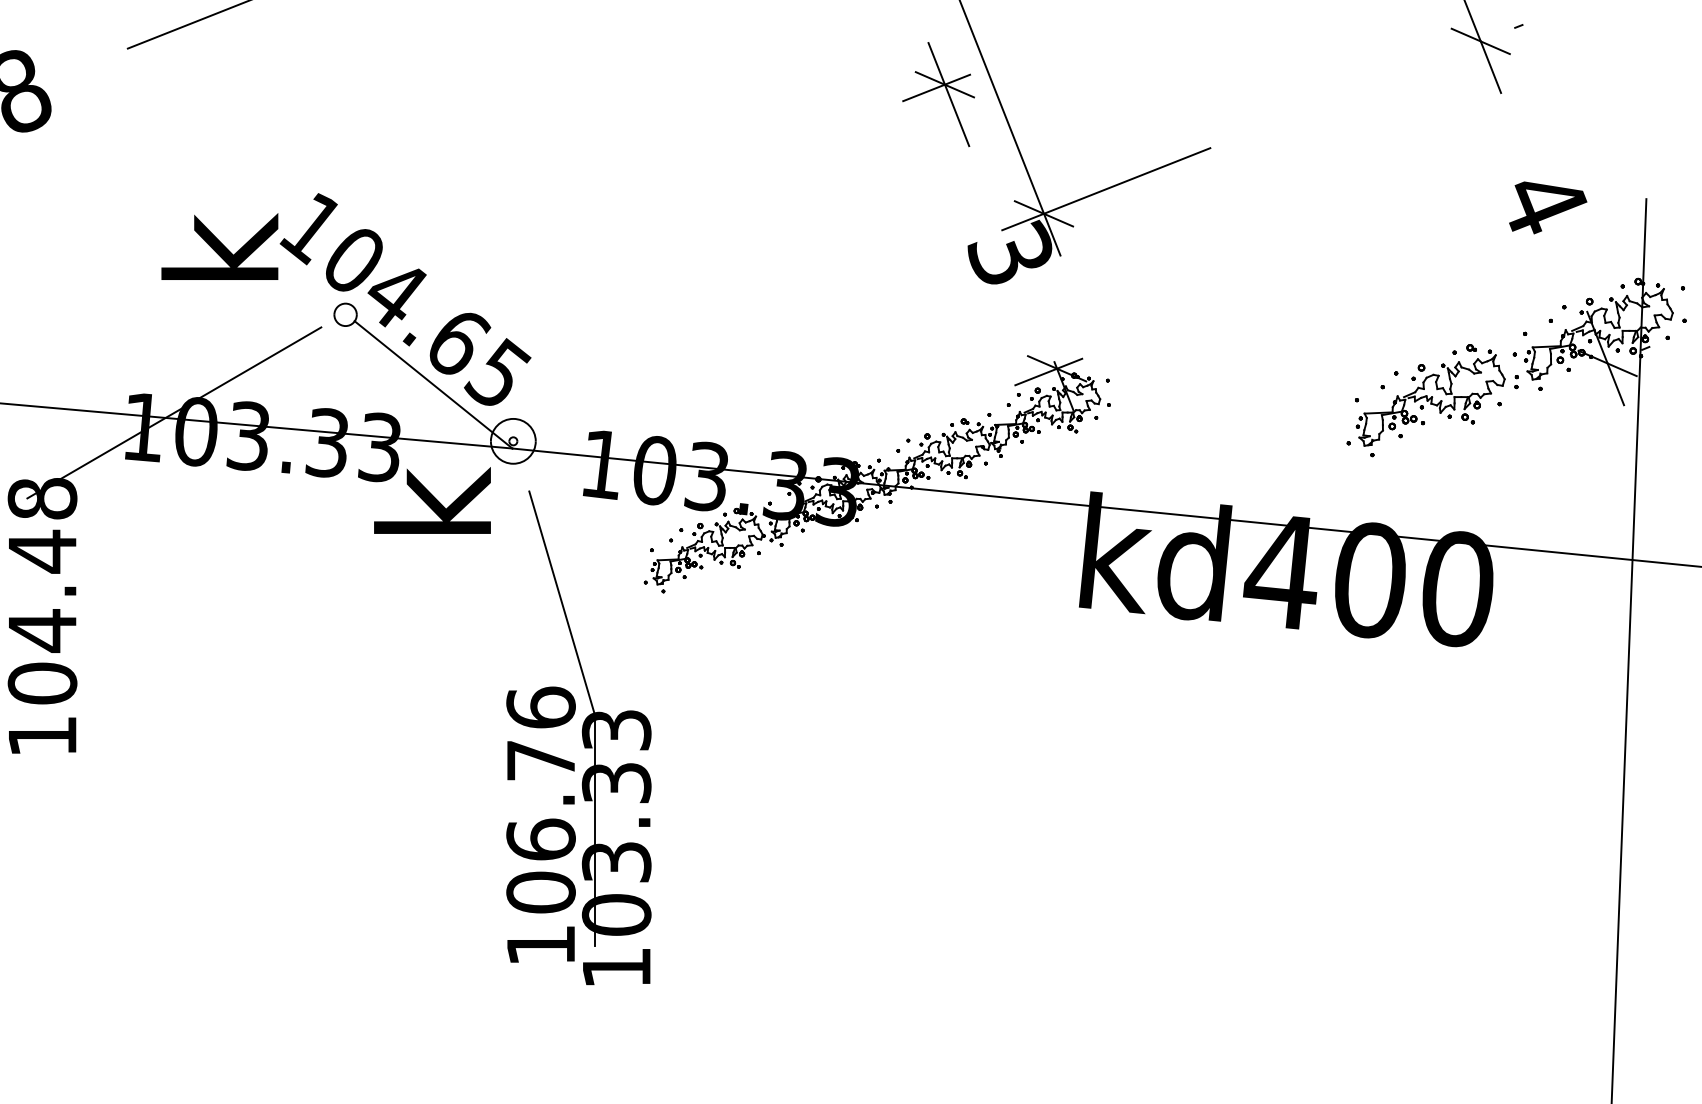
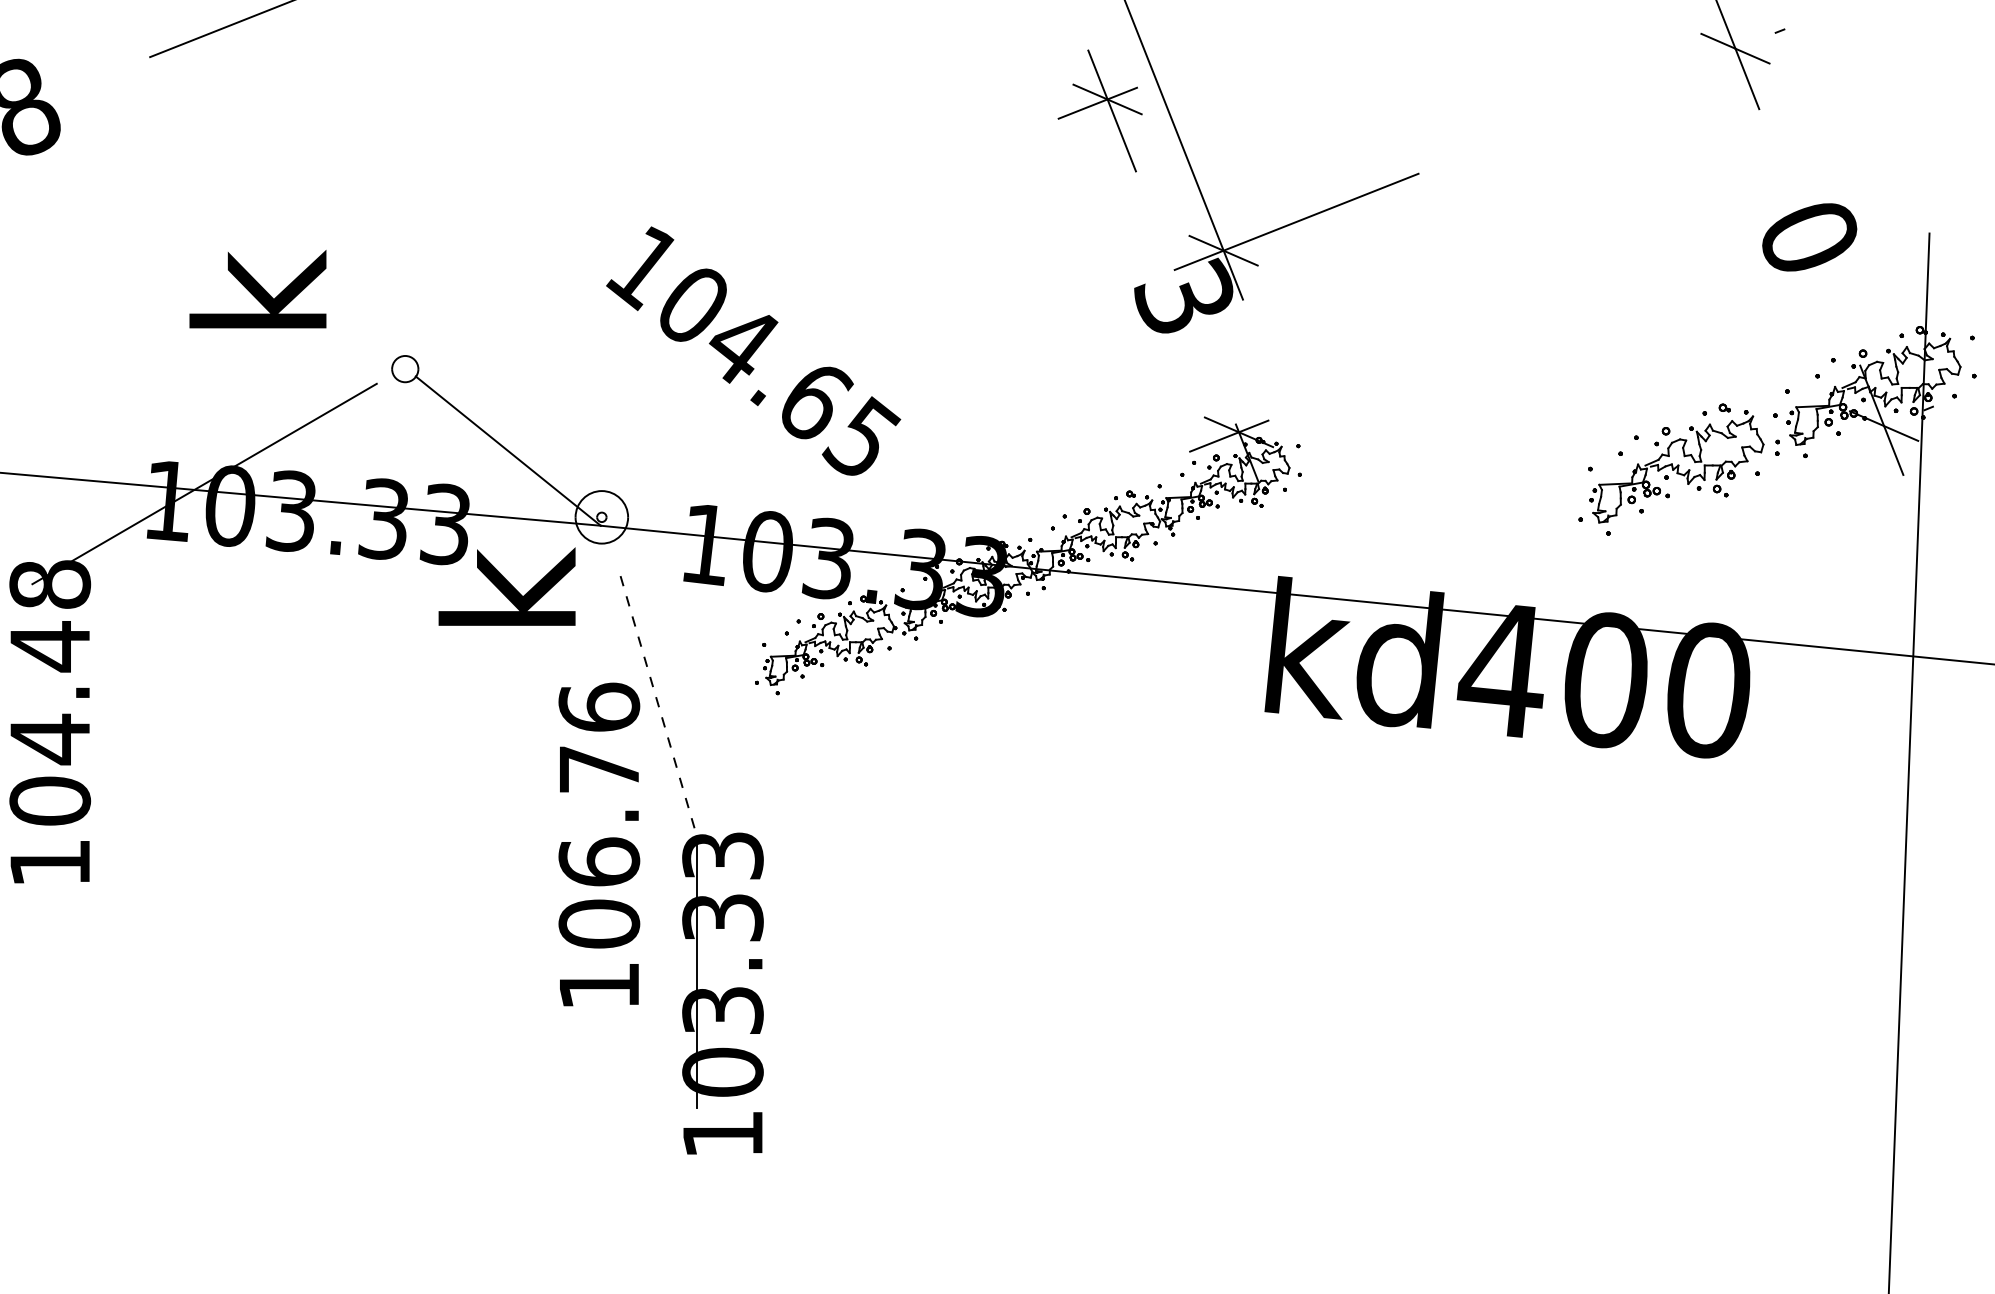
text: (1545, 203) -> (1811, 238), 4 -> 0
text: (405, 298) -> (753, 350), moved
line: (562, 603) -> (659, 707), solid -> dashed
text: (541, 824) -> (599, 844), moved

